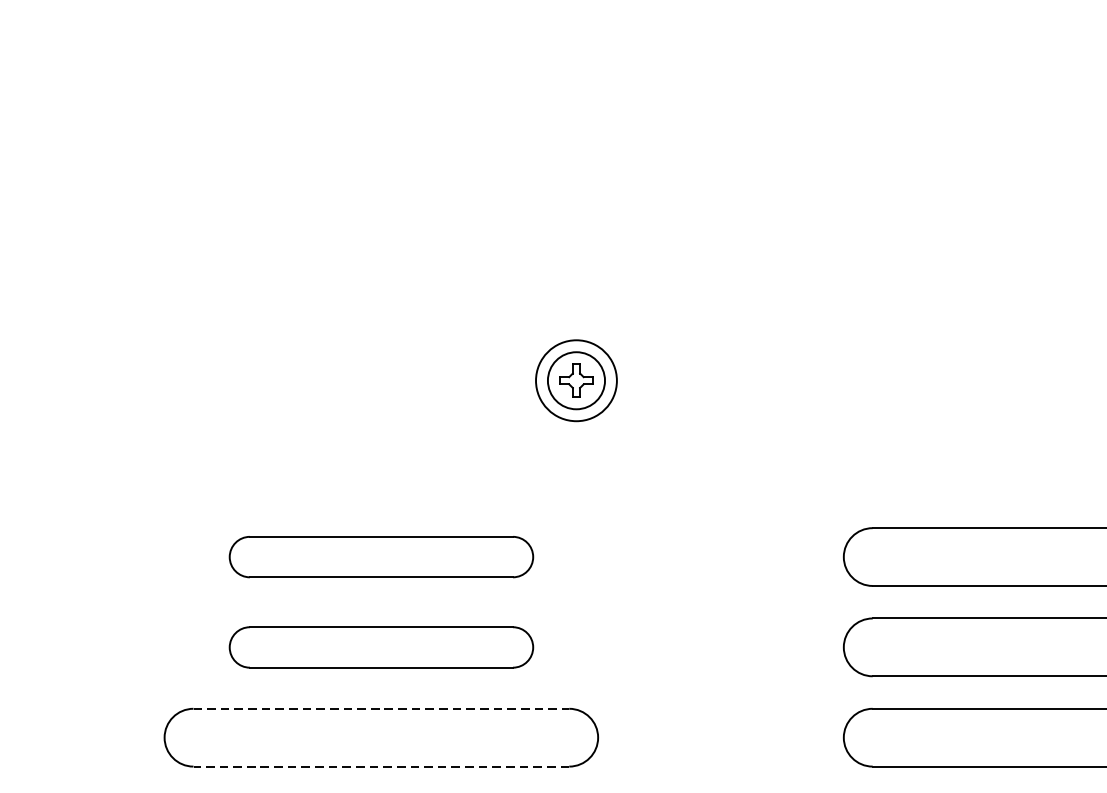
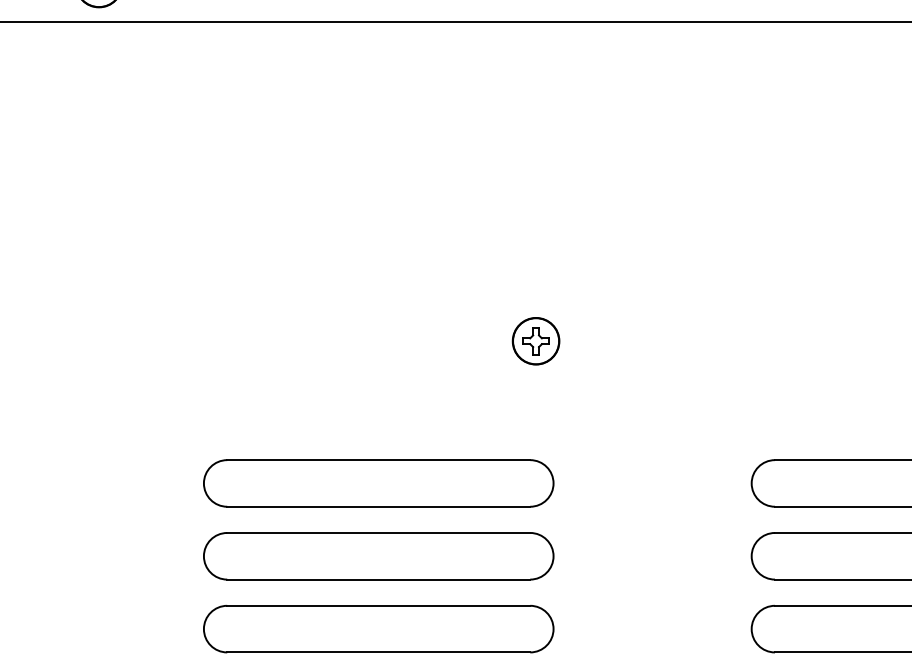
circle: (575, 379) -> (535, 340), size x0.71
part: (381, 557) -> (378, 483), size x1.43
part: (381, 647) -> (378, 556), size x1.43
line: (381, 708) -> (378, 605), dashed -> solid
line: (381, 766) -> (378, 652), dashed -> solid

